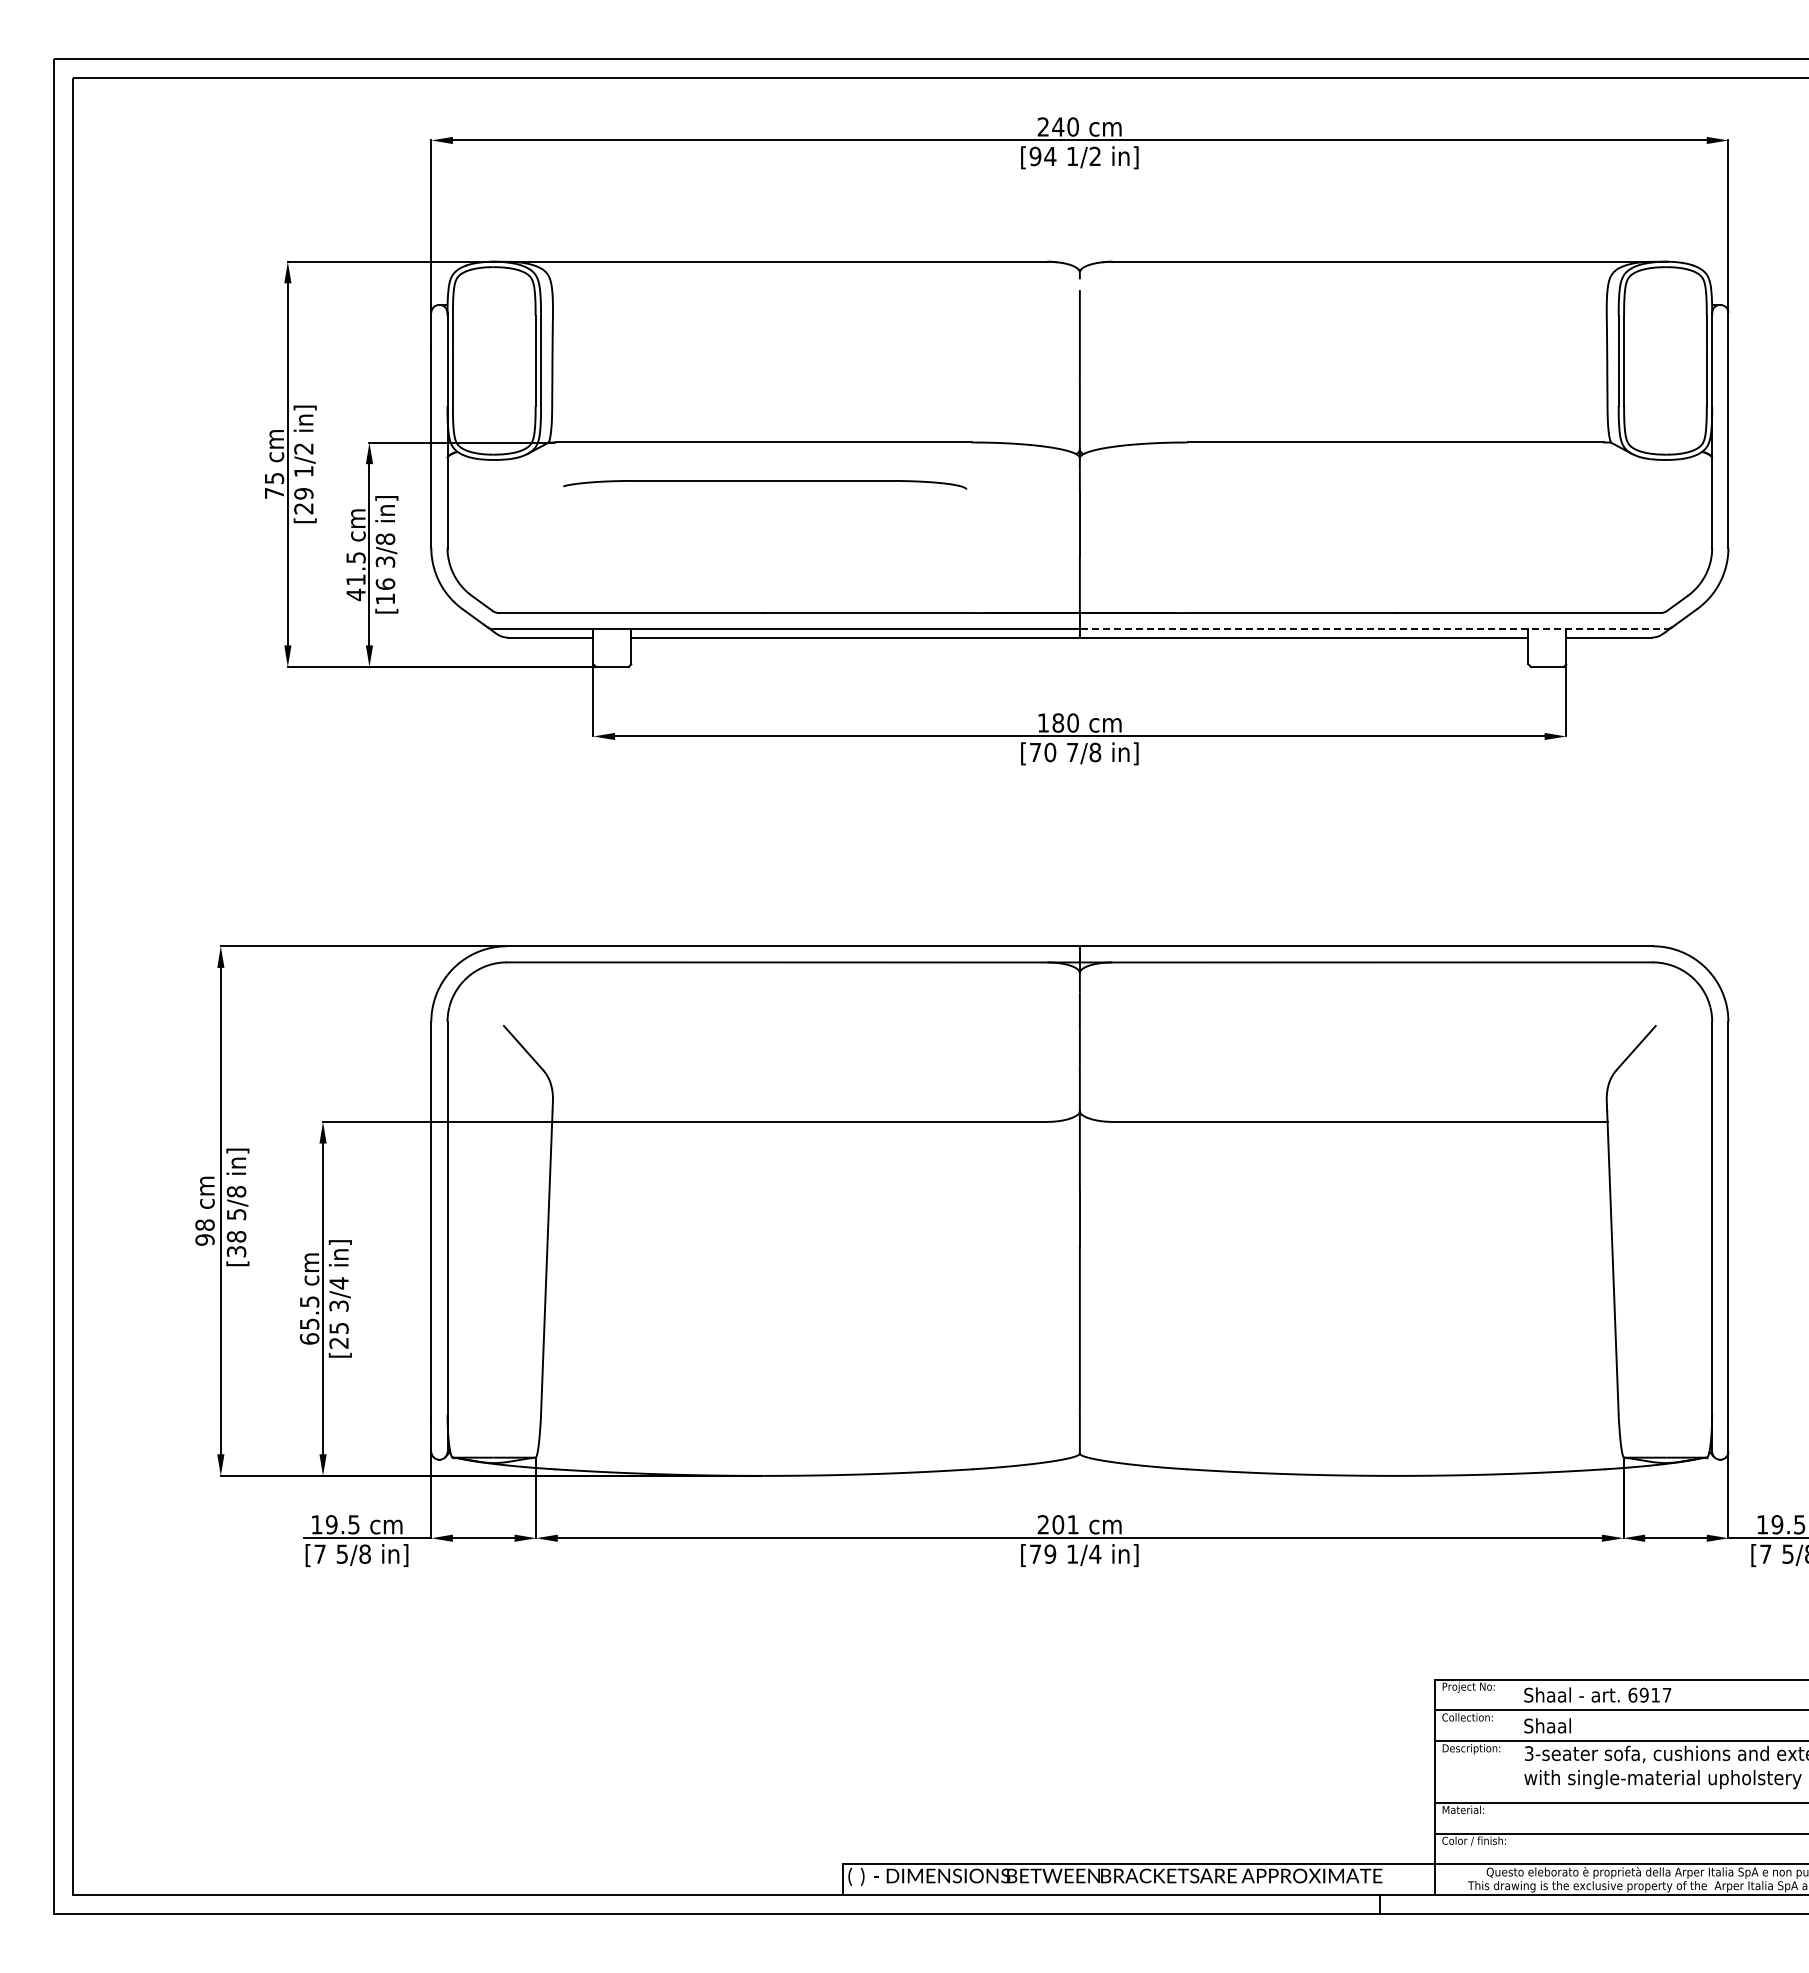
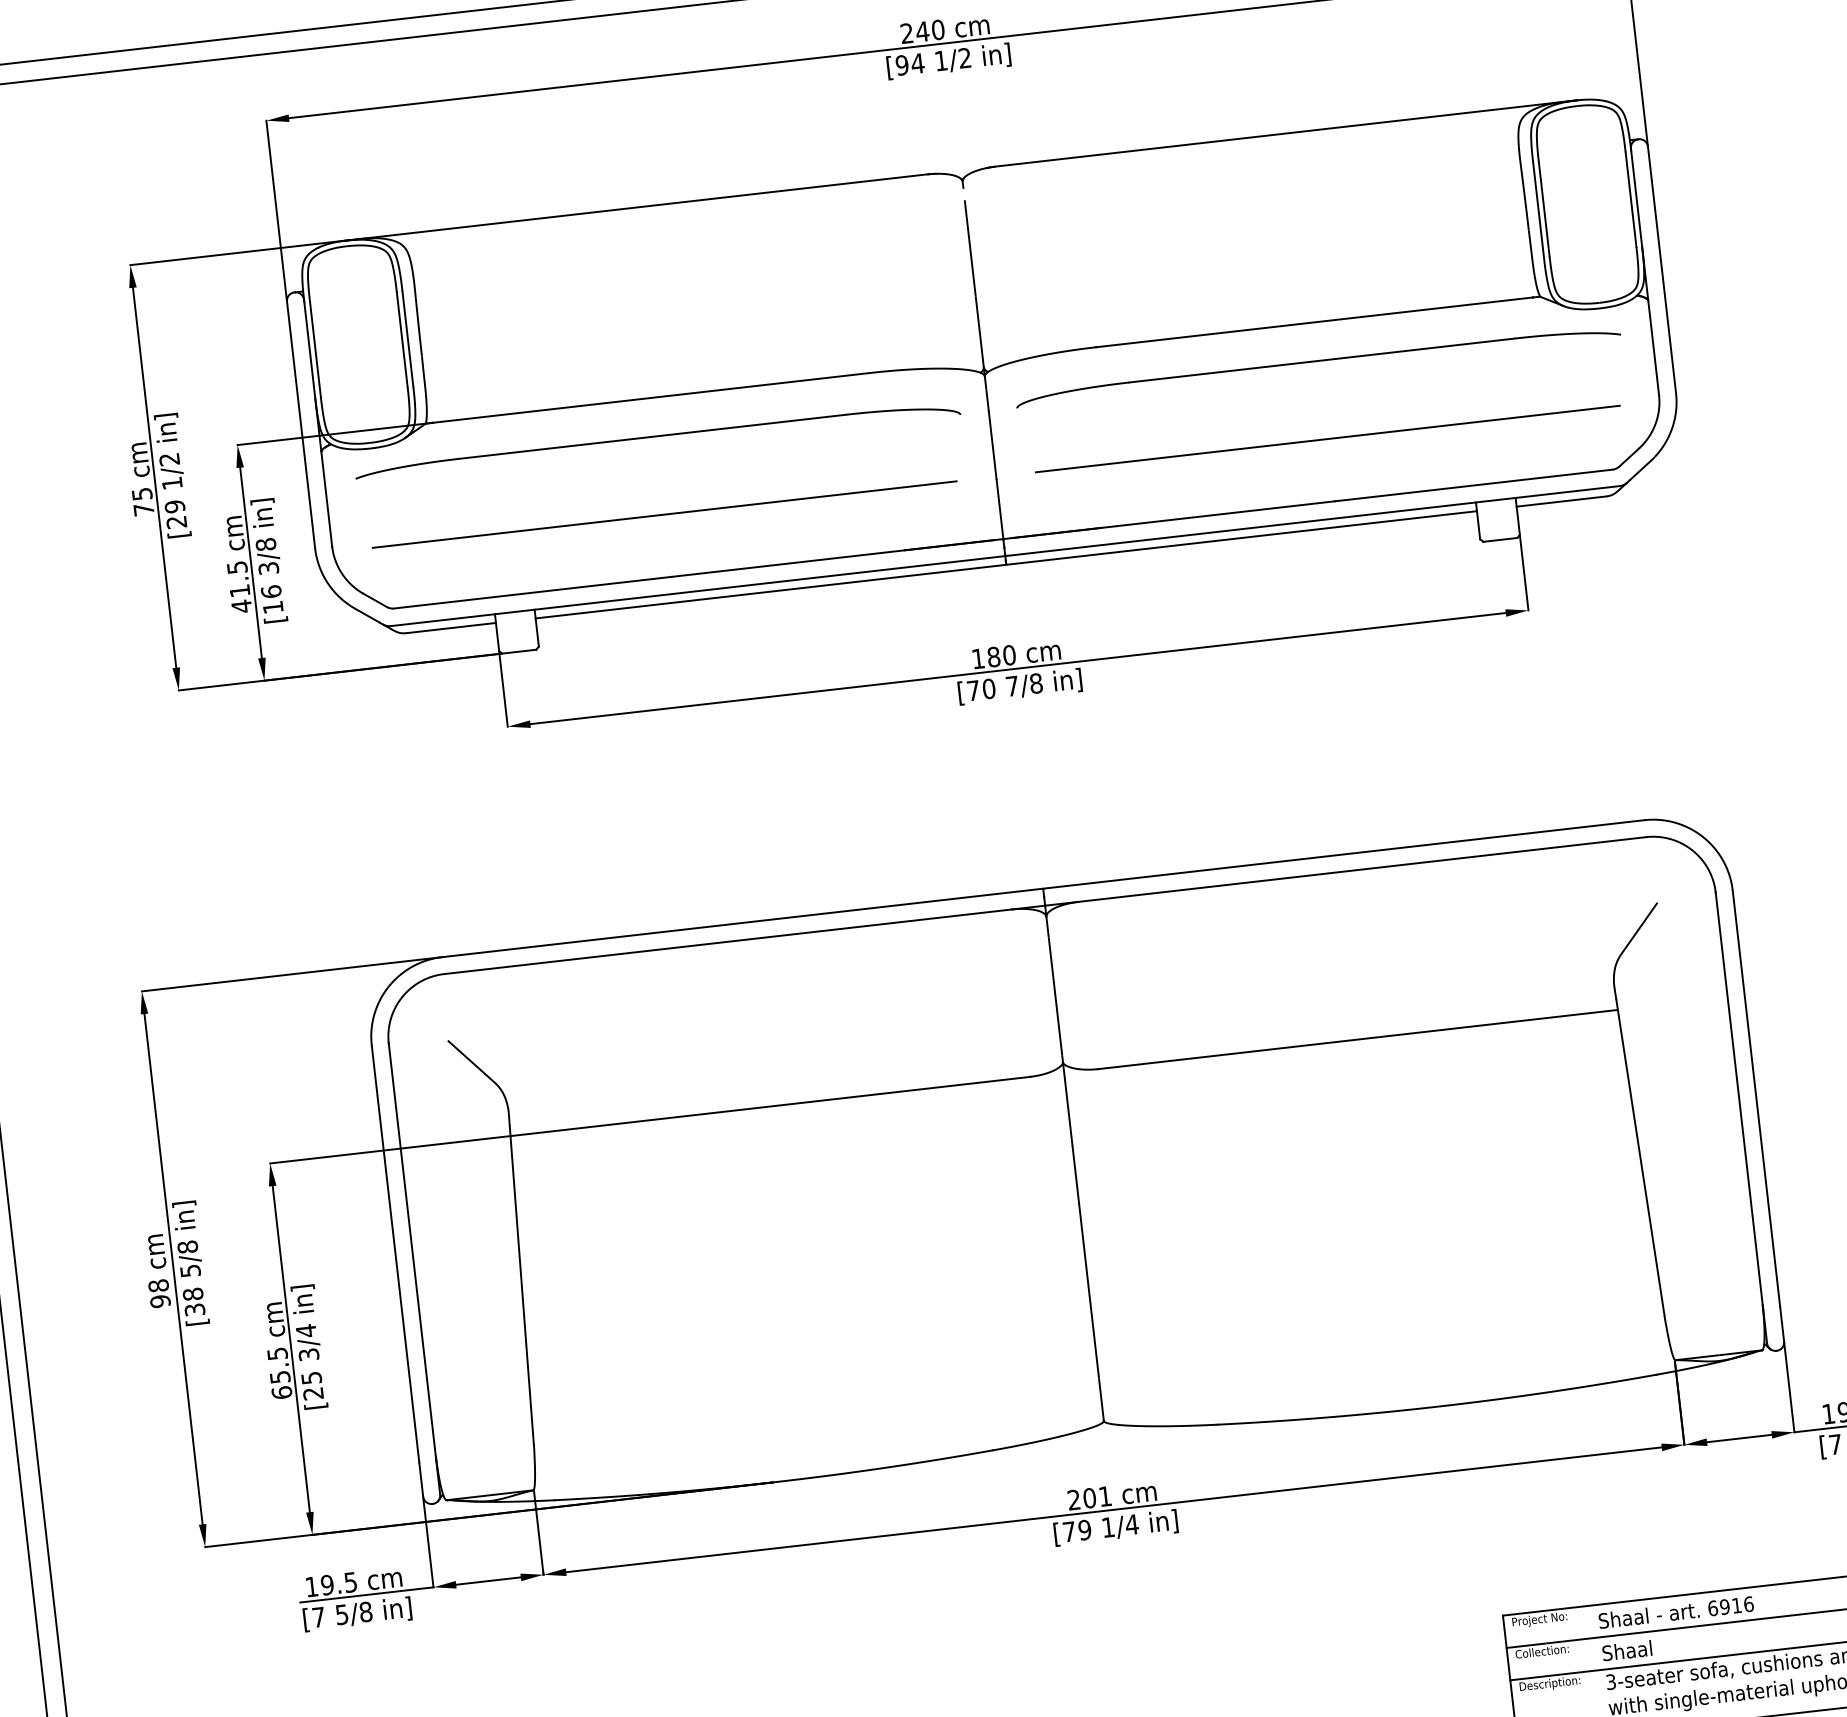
part: (764, 484) -> (657, 441), size x1.43
part: (1394, 484) -> (1318, 366), added
line: (763, 553) -> (664, 514), added
line: (1395, 553) -> (1327, 438), added
line: (1373, 629) -> (1313, 521), dashed -> solid
text: (1666, 1694) -> (1748, 1603), 6917 -> 6916

